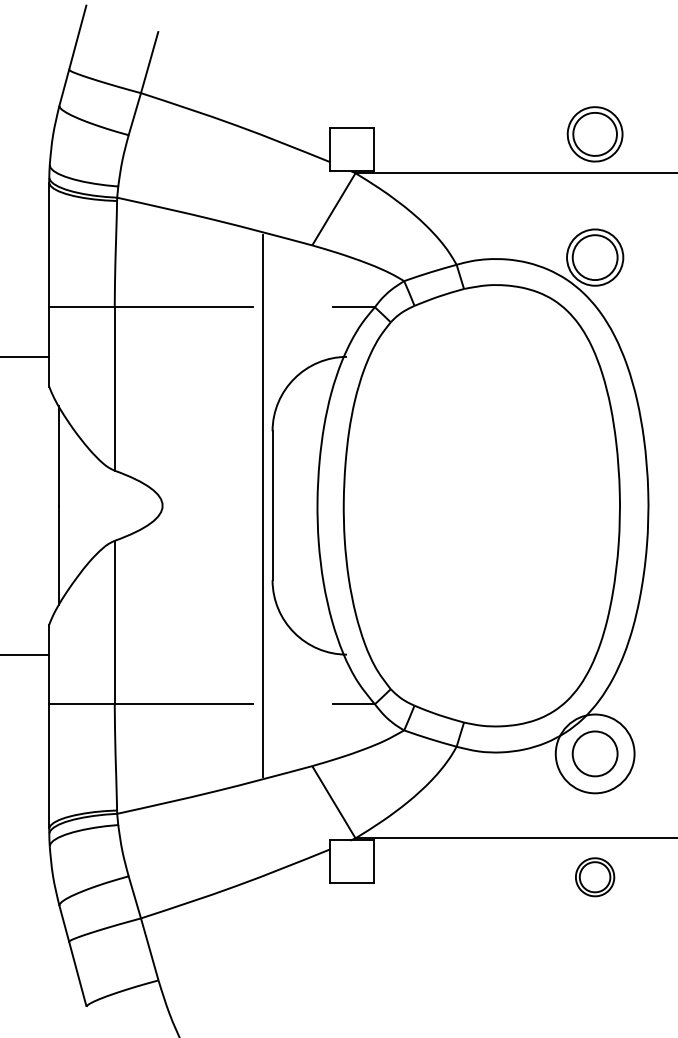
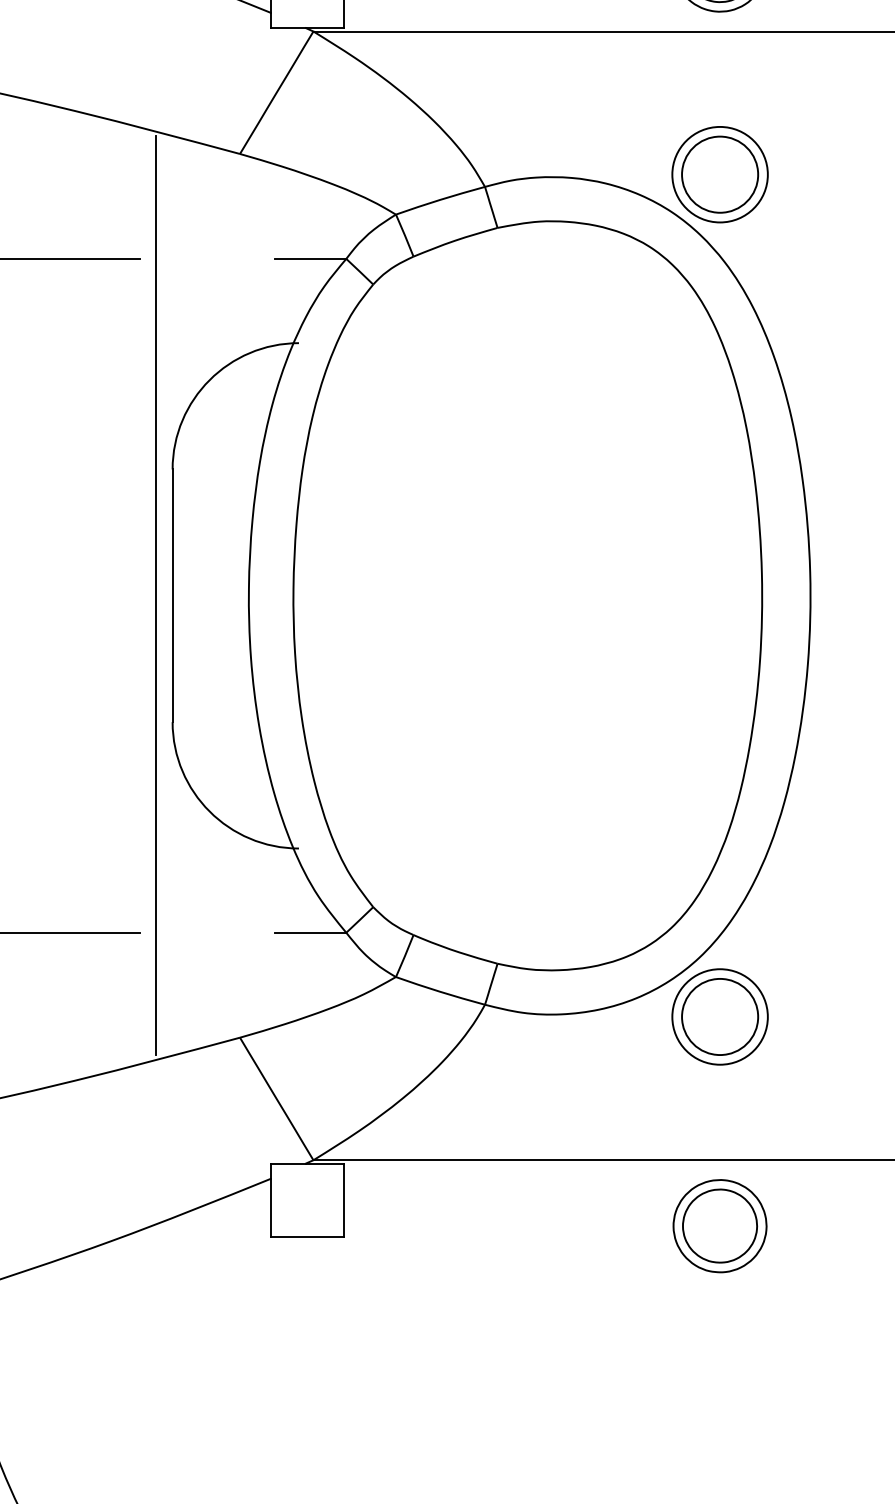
circle: (595, 753) -> (720, 1016), size x0.71
part: (594, 877) -> (718, 1226), size x1.43

